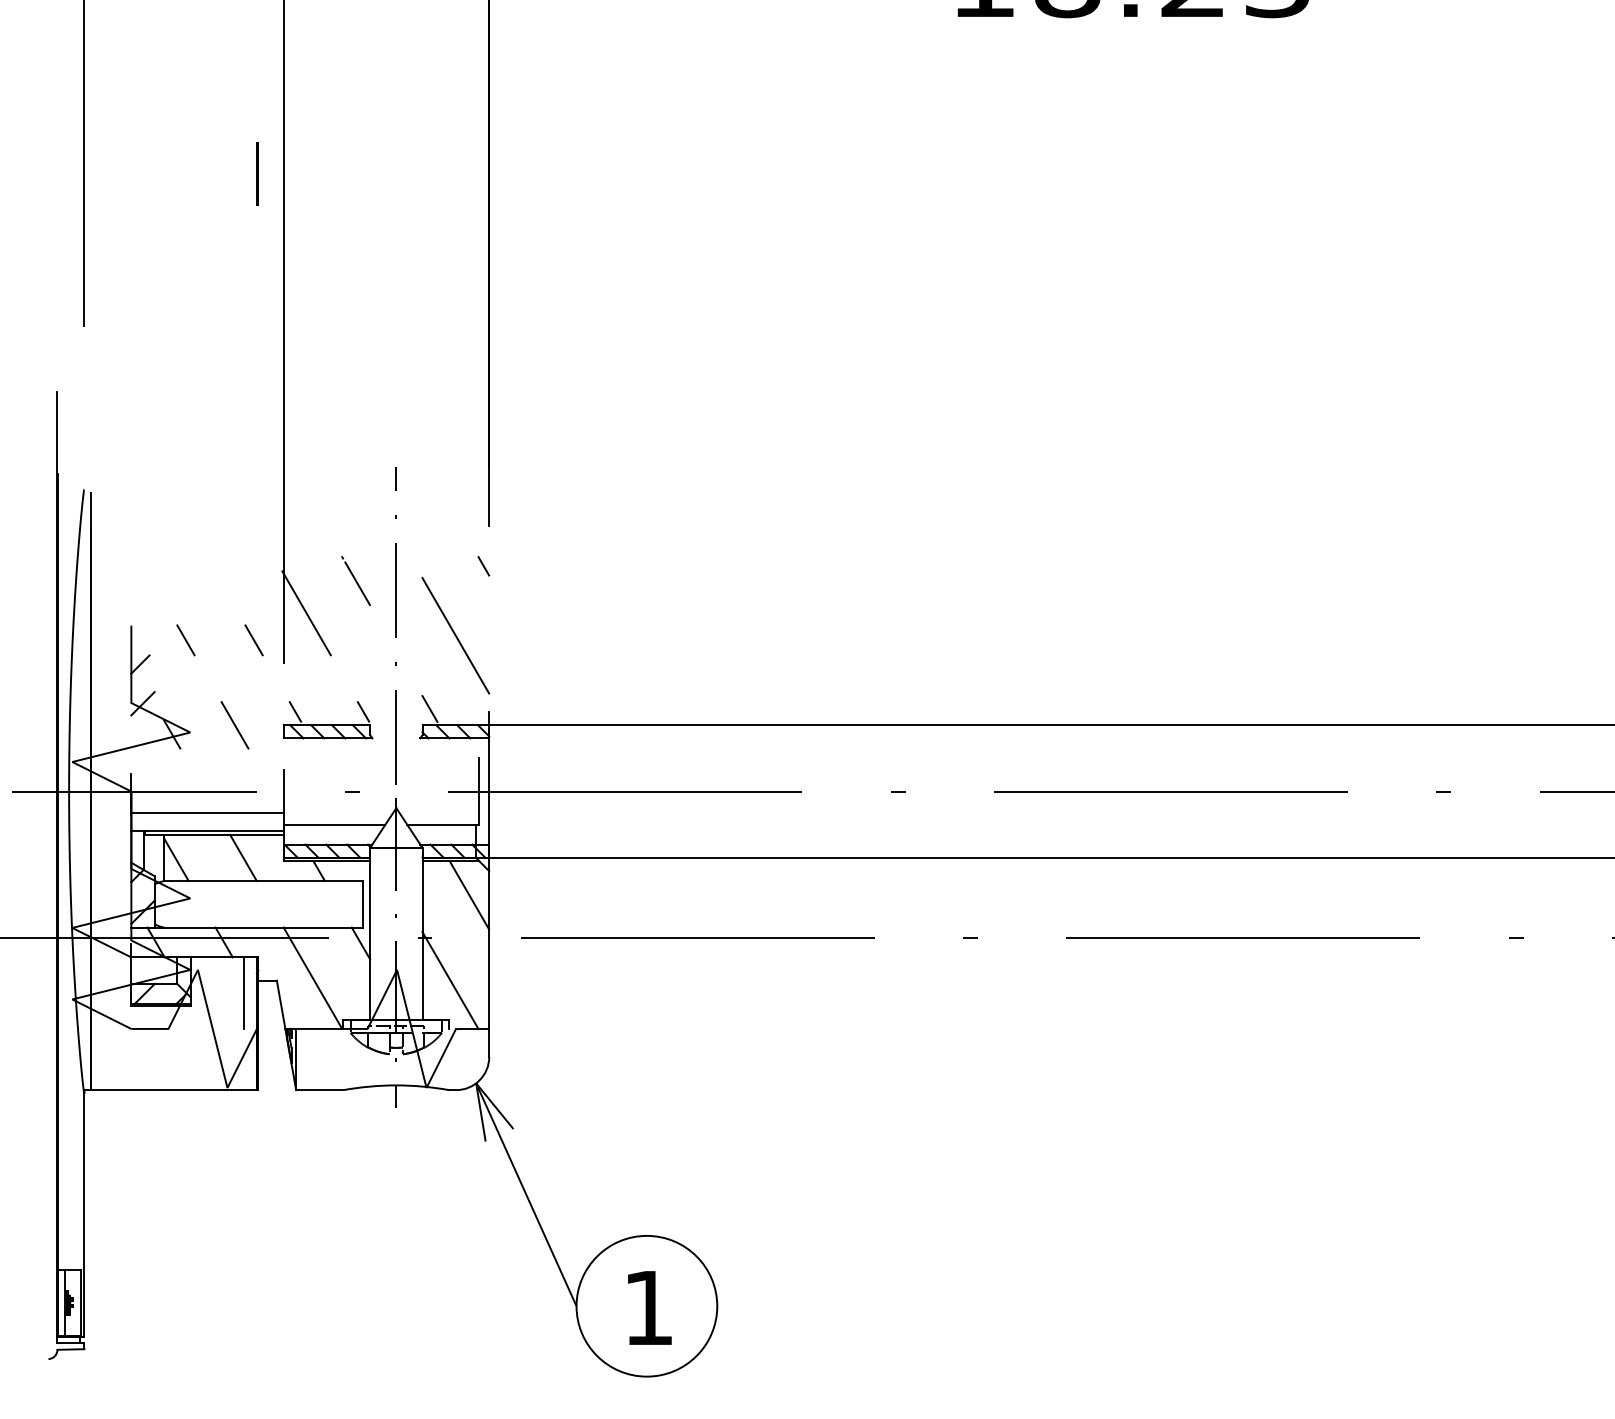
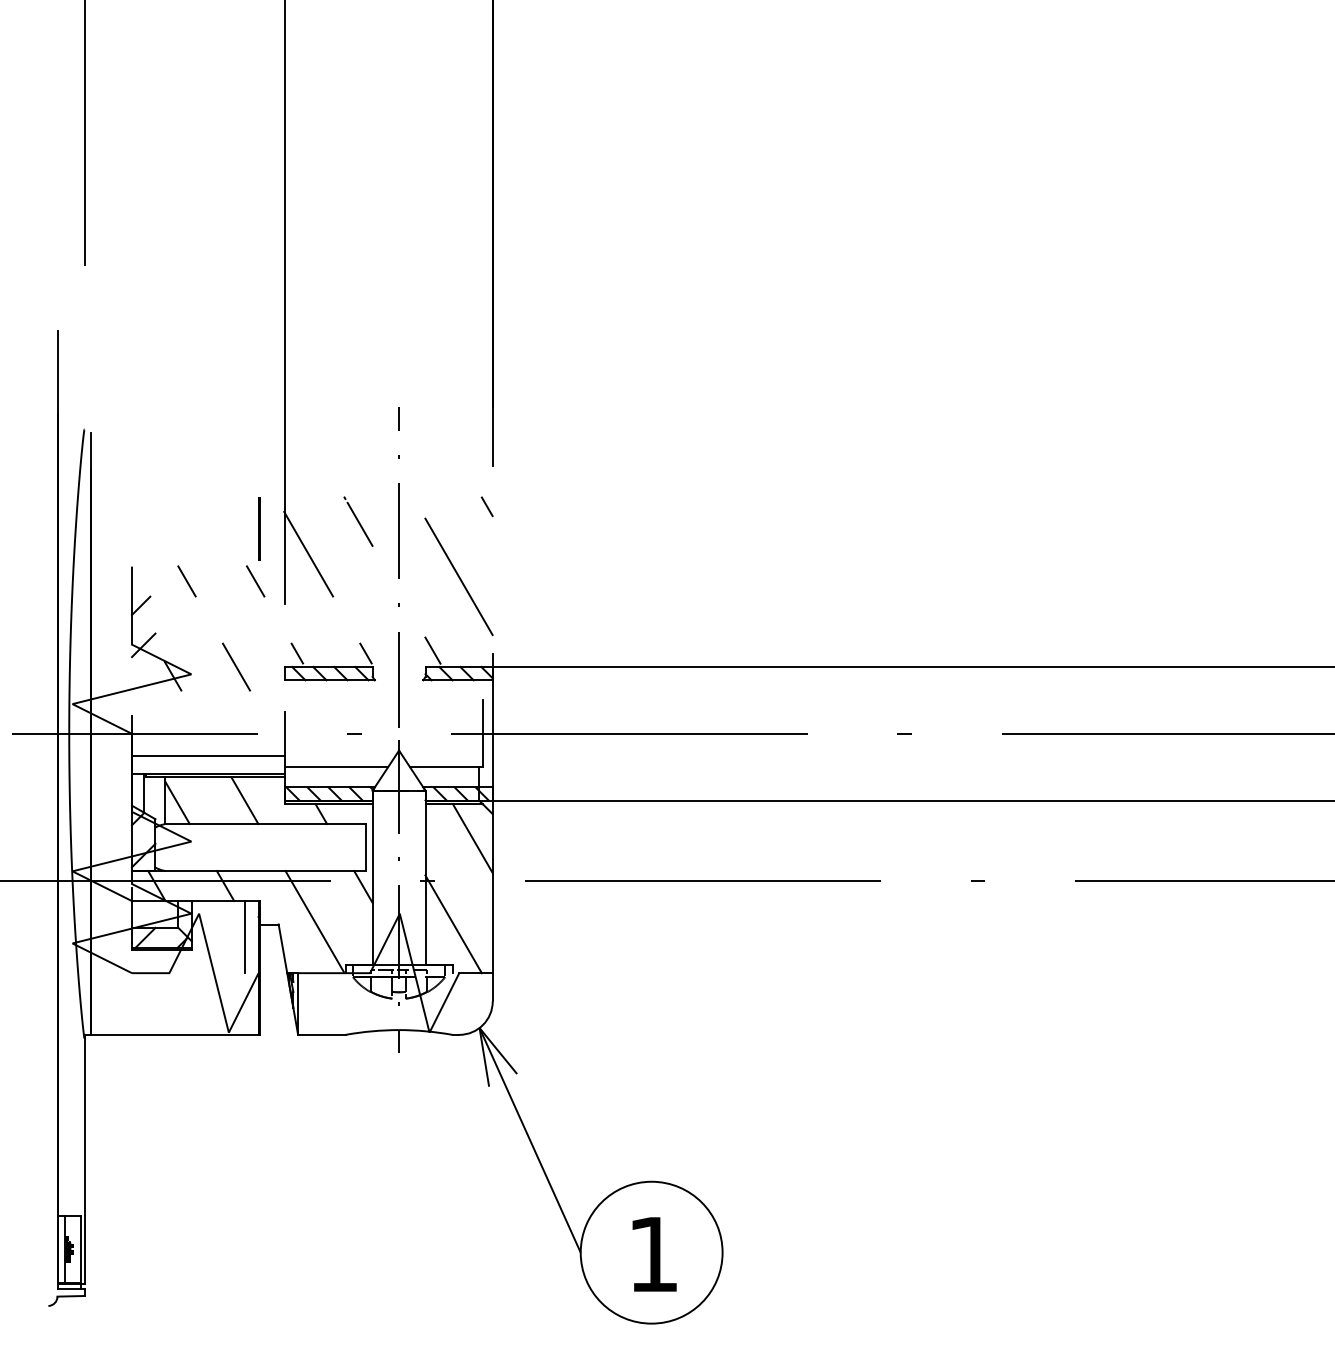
line: (257, 173) -> (259, 528), moved

